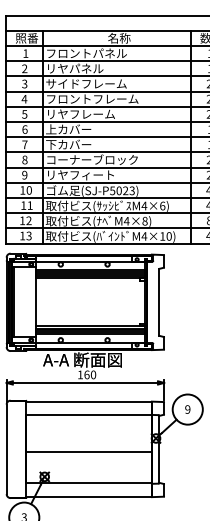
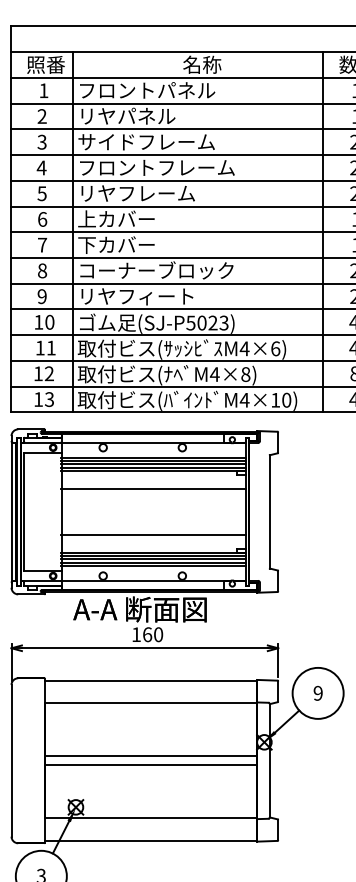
line: (89, 288) -> (151, 488), added
line: (89, 316) -> (151, 535), added
line: (88, 446) -> (150, 755), added

